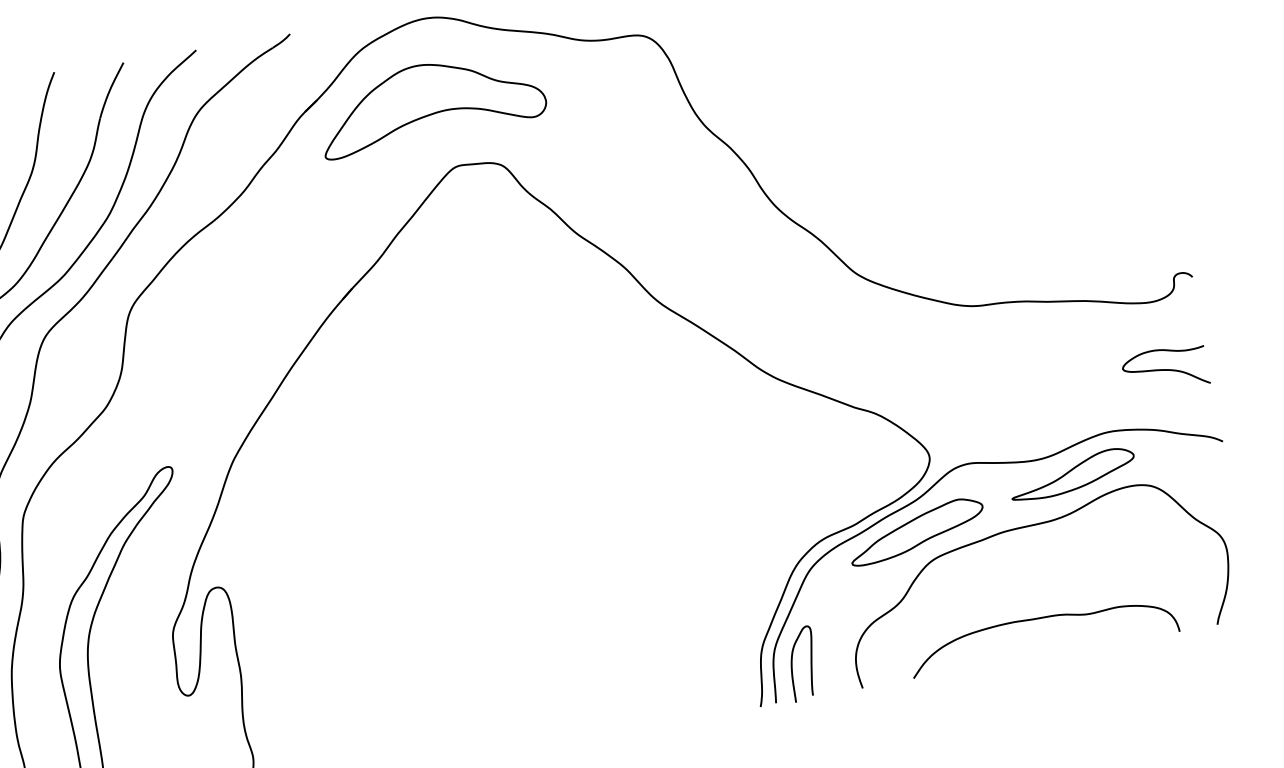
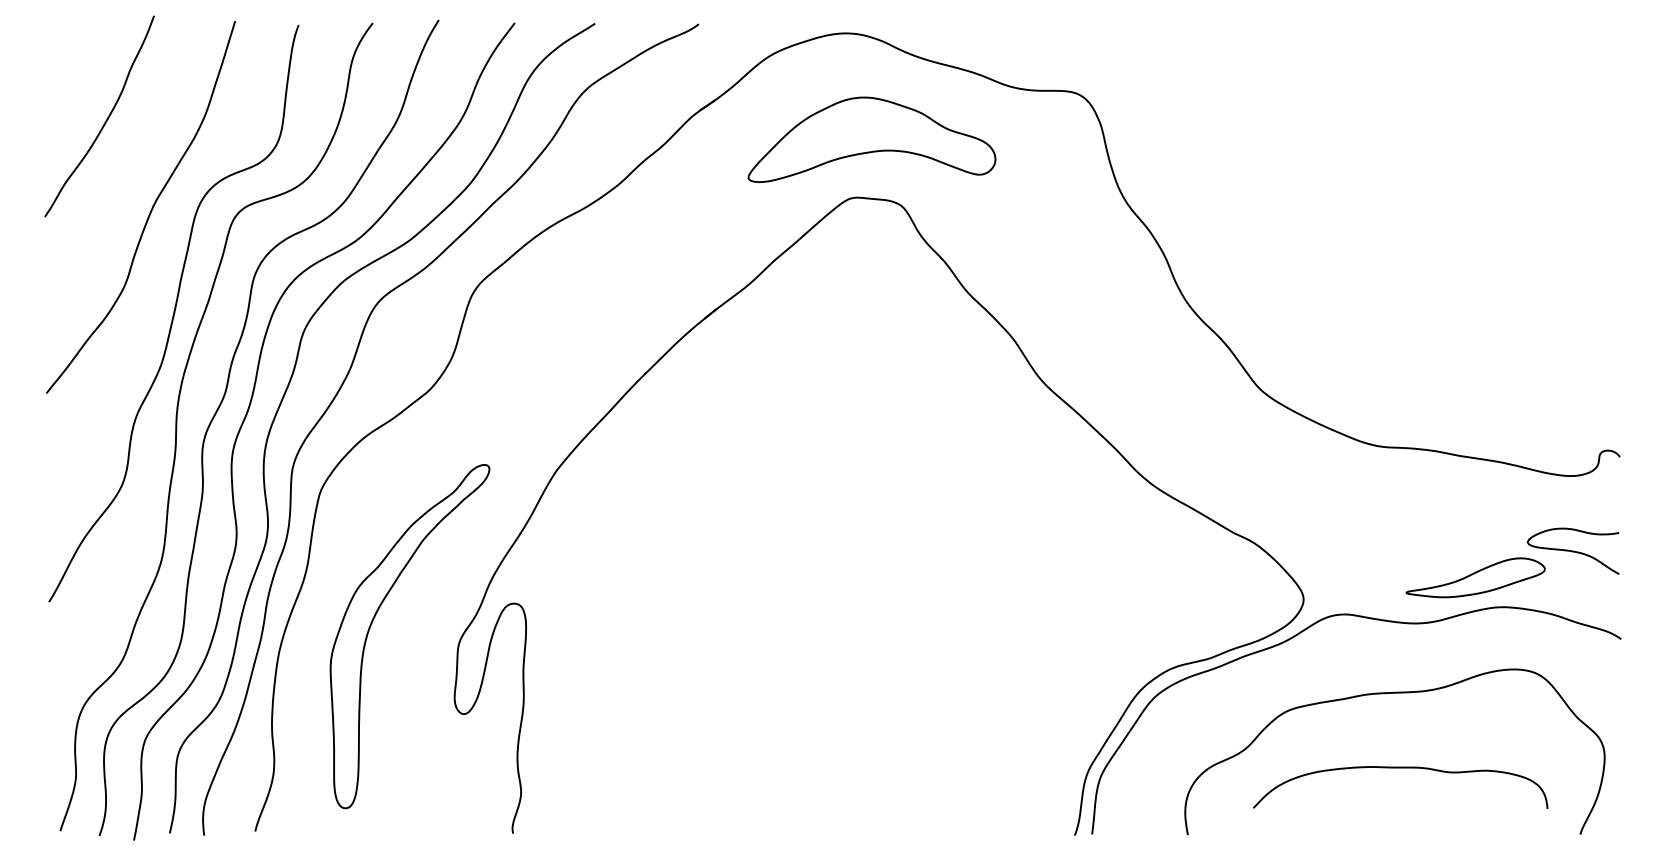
part: (430, 102) -> (871, 139), moved
part: (1072, 474) -> (1475, 577), moved
part: (916, 531) -> (1275, 677), removed
curve: (1040, 618) -> (1400, 768), moved
curve: (810, 663) -> (1136, 798), removed

